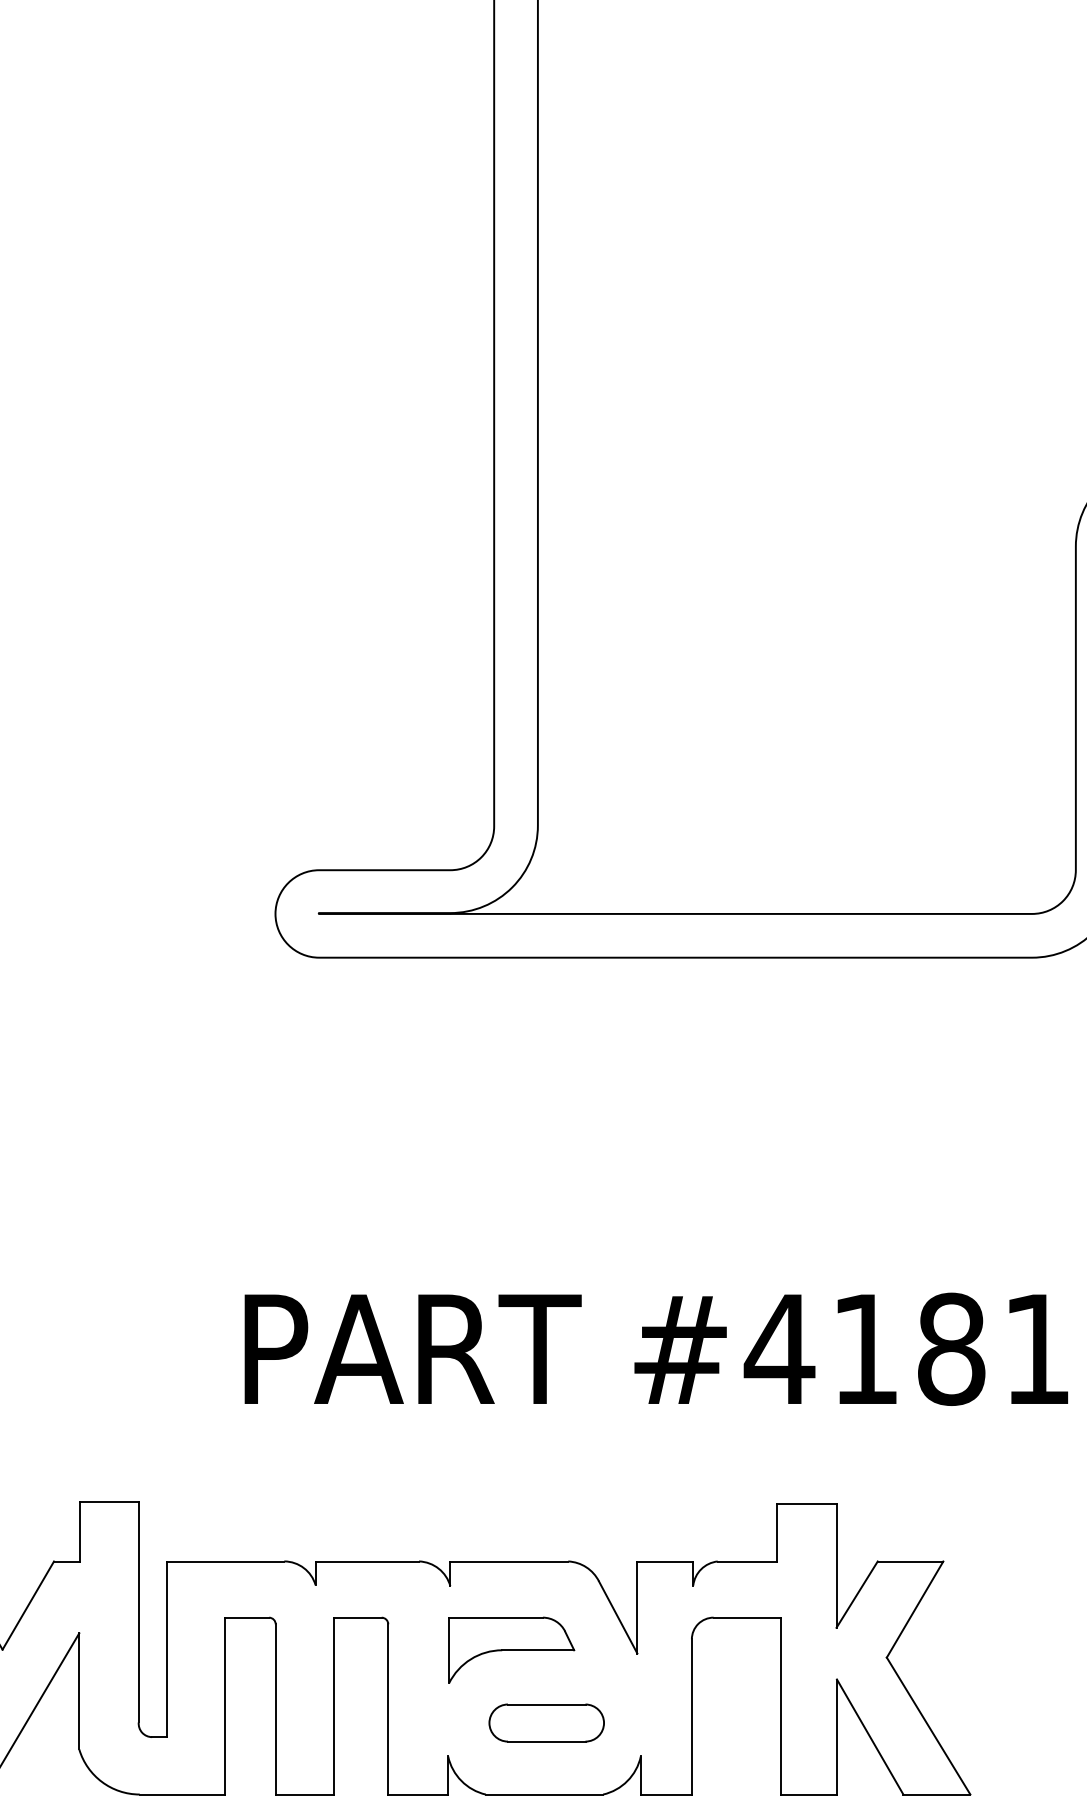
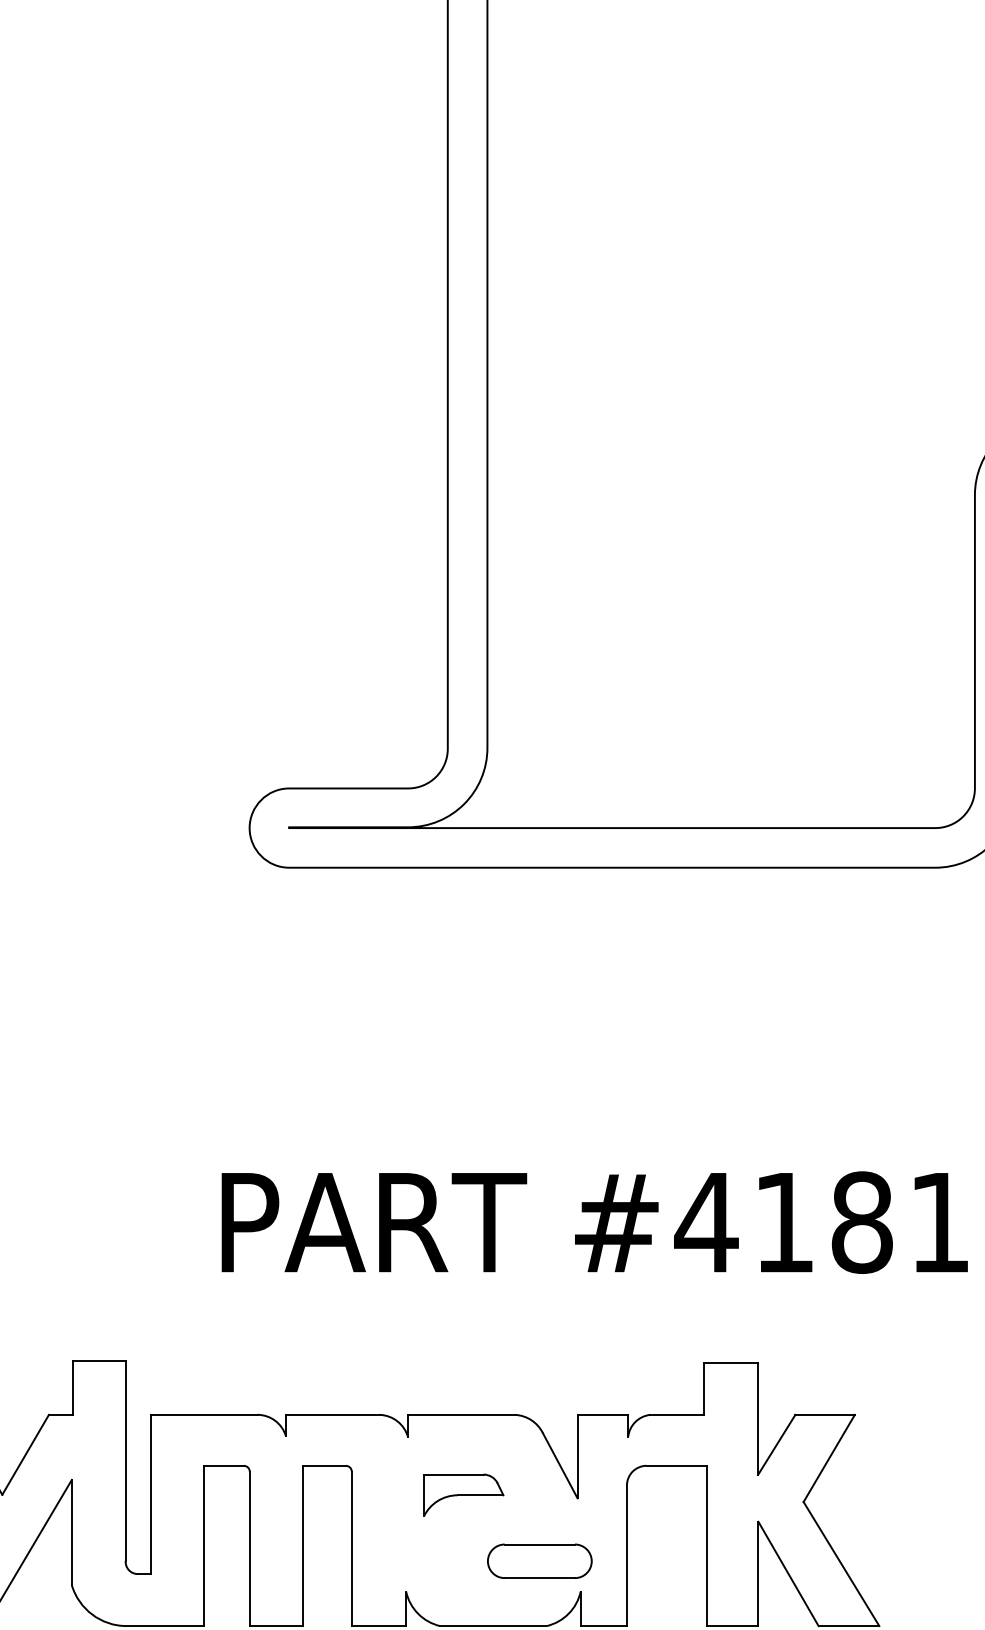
part: (511, 1649) -> (463, 1494), size x0.7
part: (546, 1722) -> (539, 1560), moved

